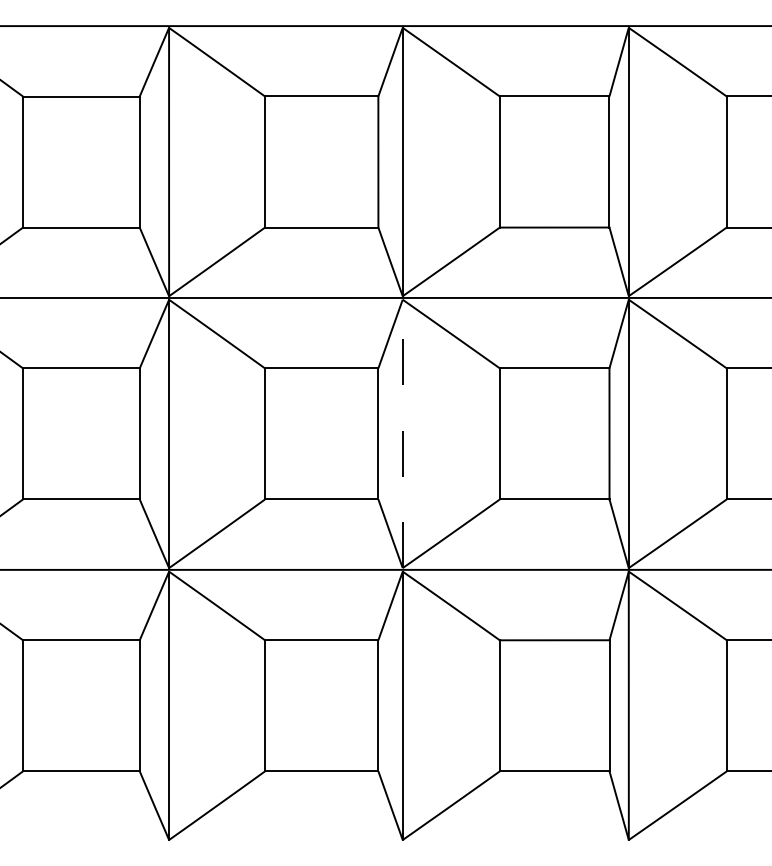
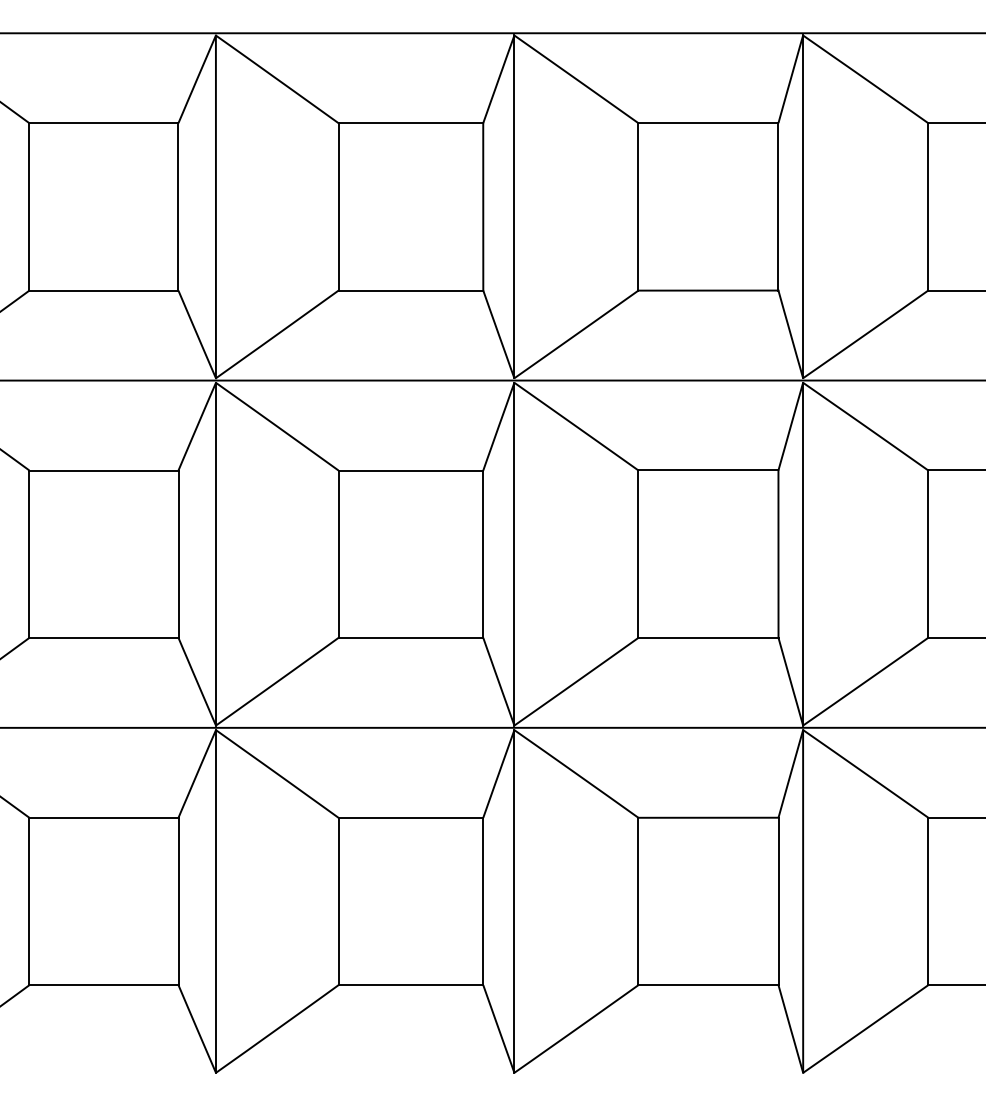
line: (402, 433) -> (514, 553), dashed -> solid

